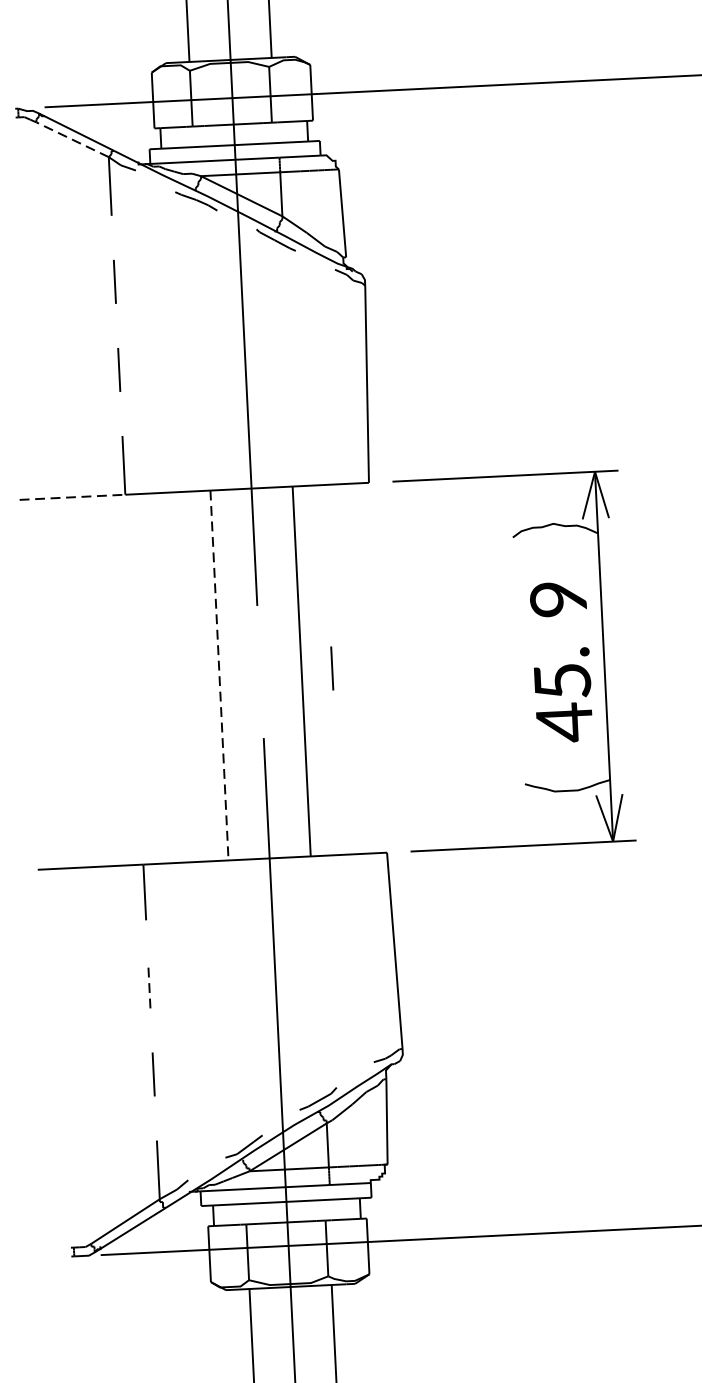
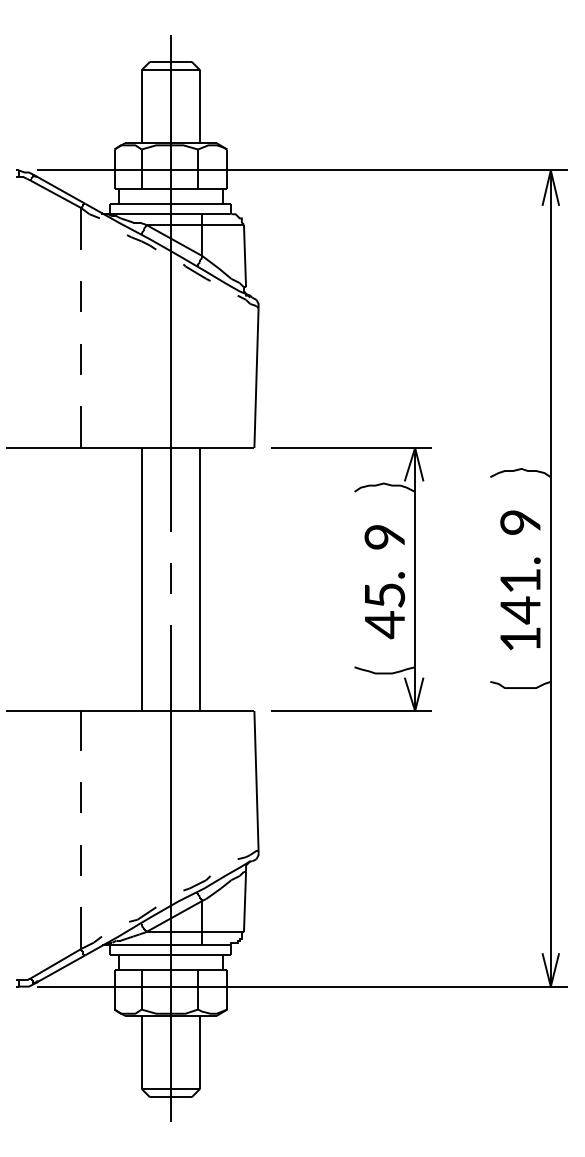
line: (71, 139) -> (55, 194), dashed -> solid
line: (72, 497) -> (43, 448), dashed -> solid
line: (331, 668) -> (170, 578), moved
line: (219, 675) -> (141, 579), dashed -> solid
line: (149, 986) -> (81, 797), dashed -> solid

